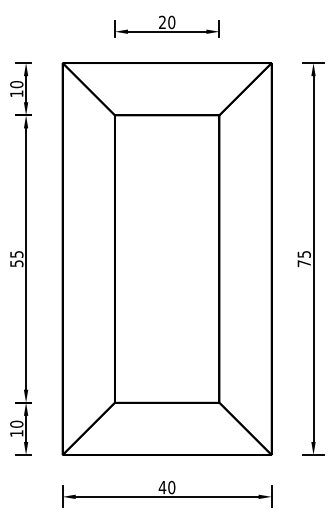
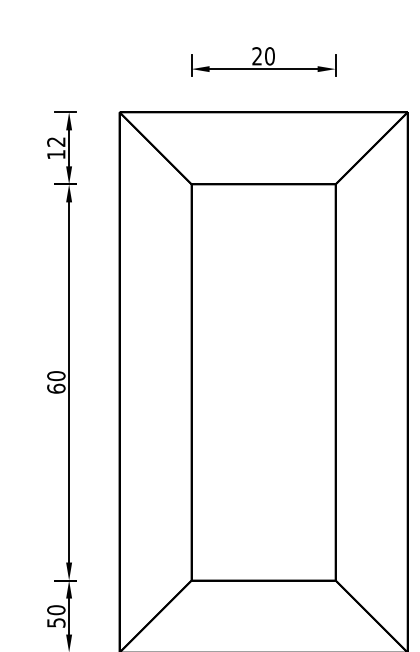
text: (16, 84) -> (55, 141), 10 -> 12
text: (16, 258) -> (55, 381), 55 -> 60
text: (16, 433) -> (55, 622), 10 -> 50

